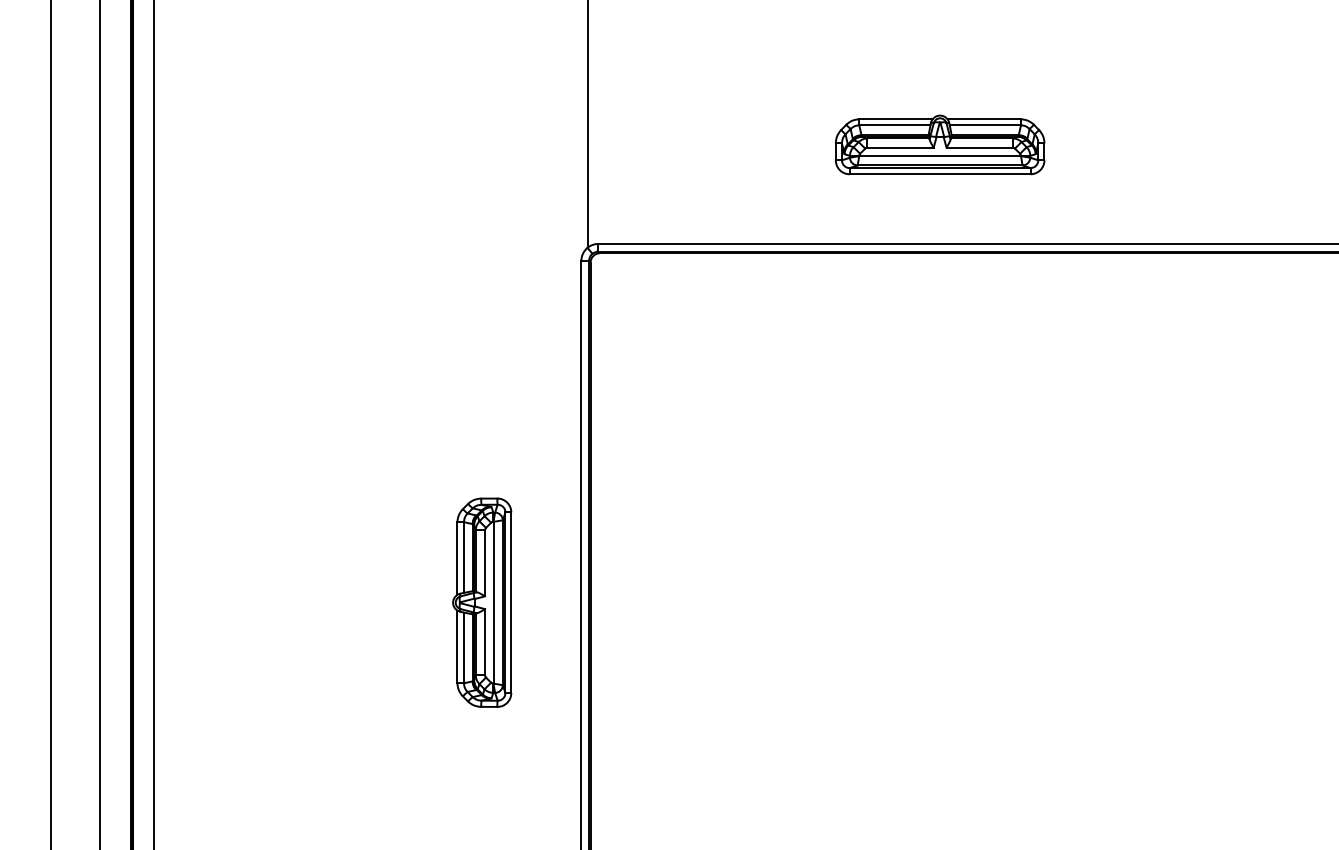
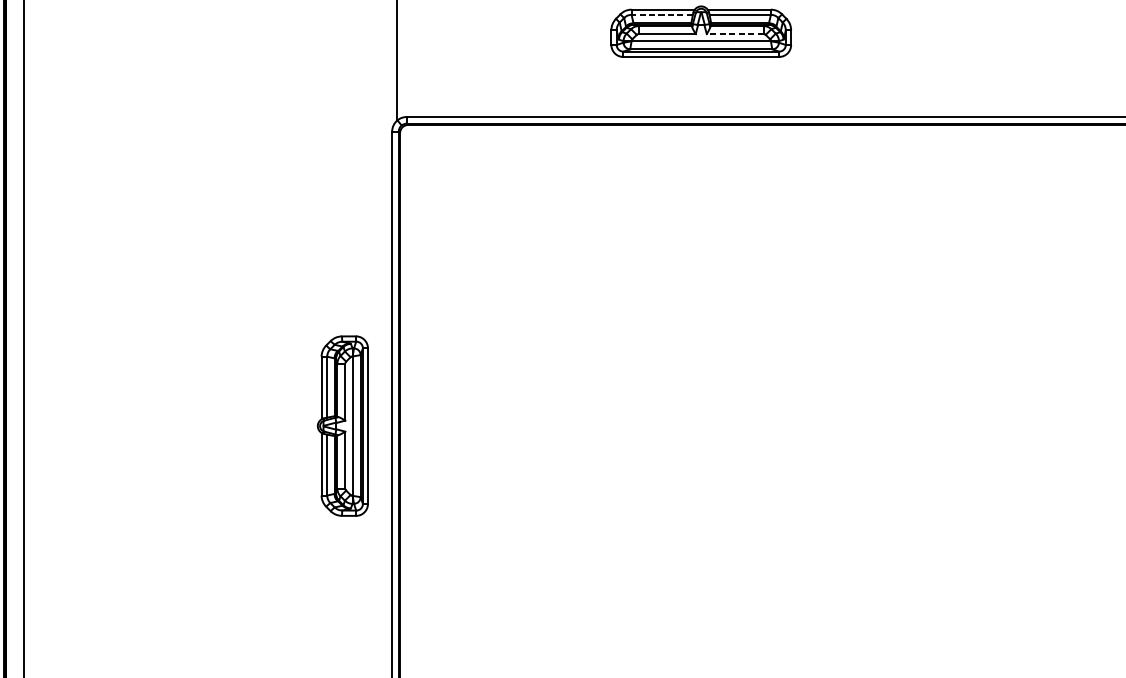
line: (894, 125) -> (661, 14), solid -> dashed
line: (979, 147) -> (735, 33), solid -> dashed
part: (482, 602) -> (343, 425), moved

